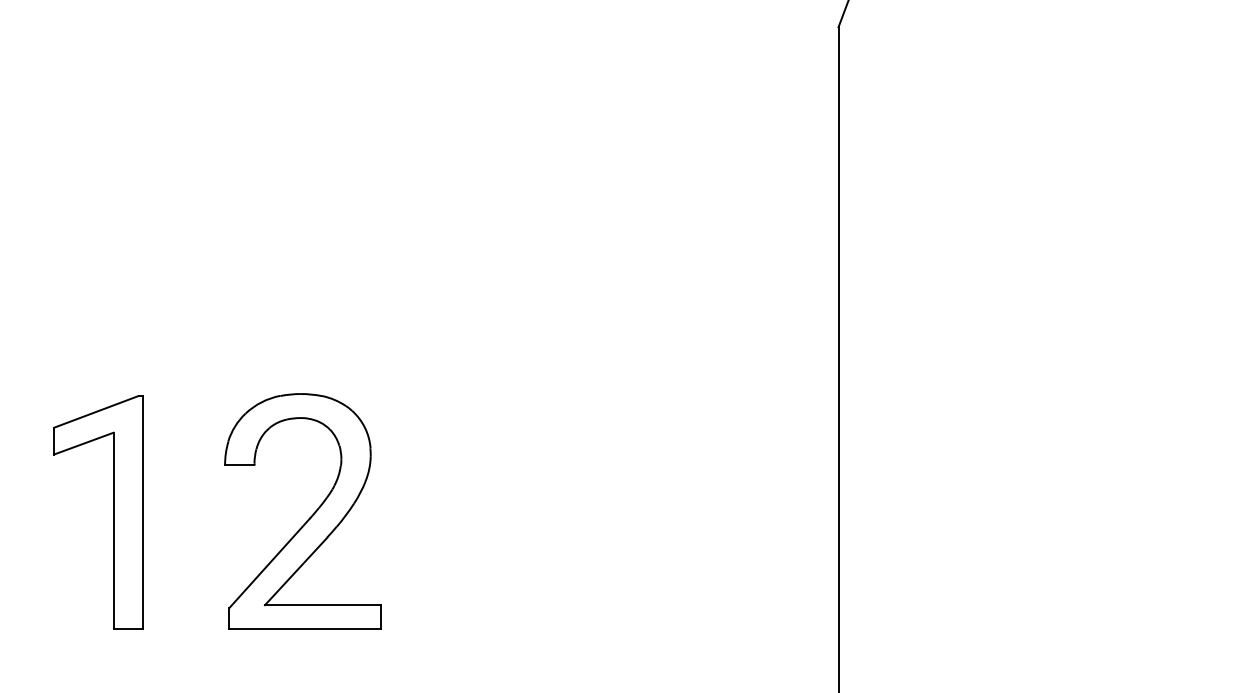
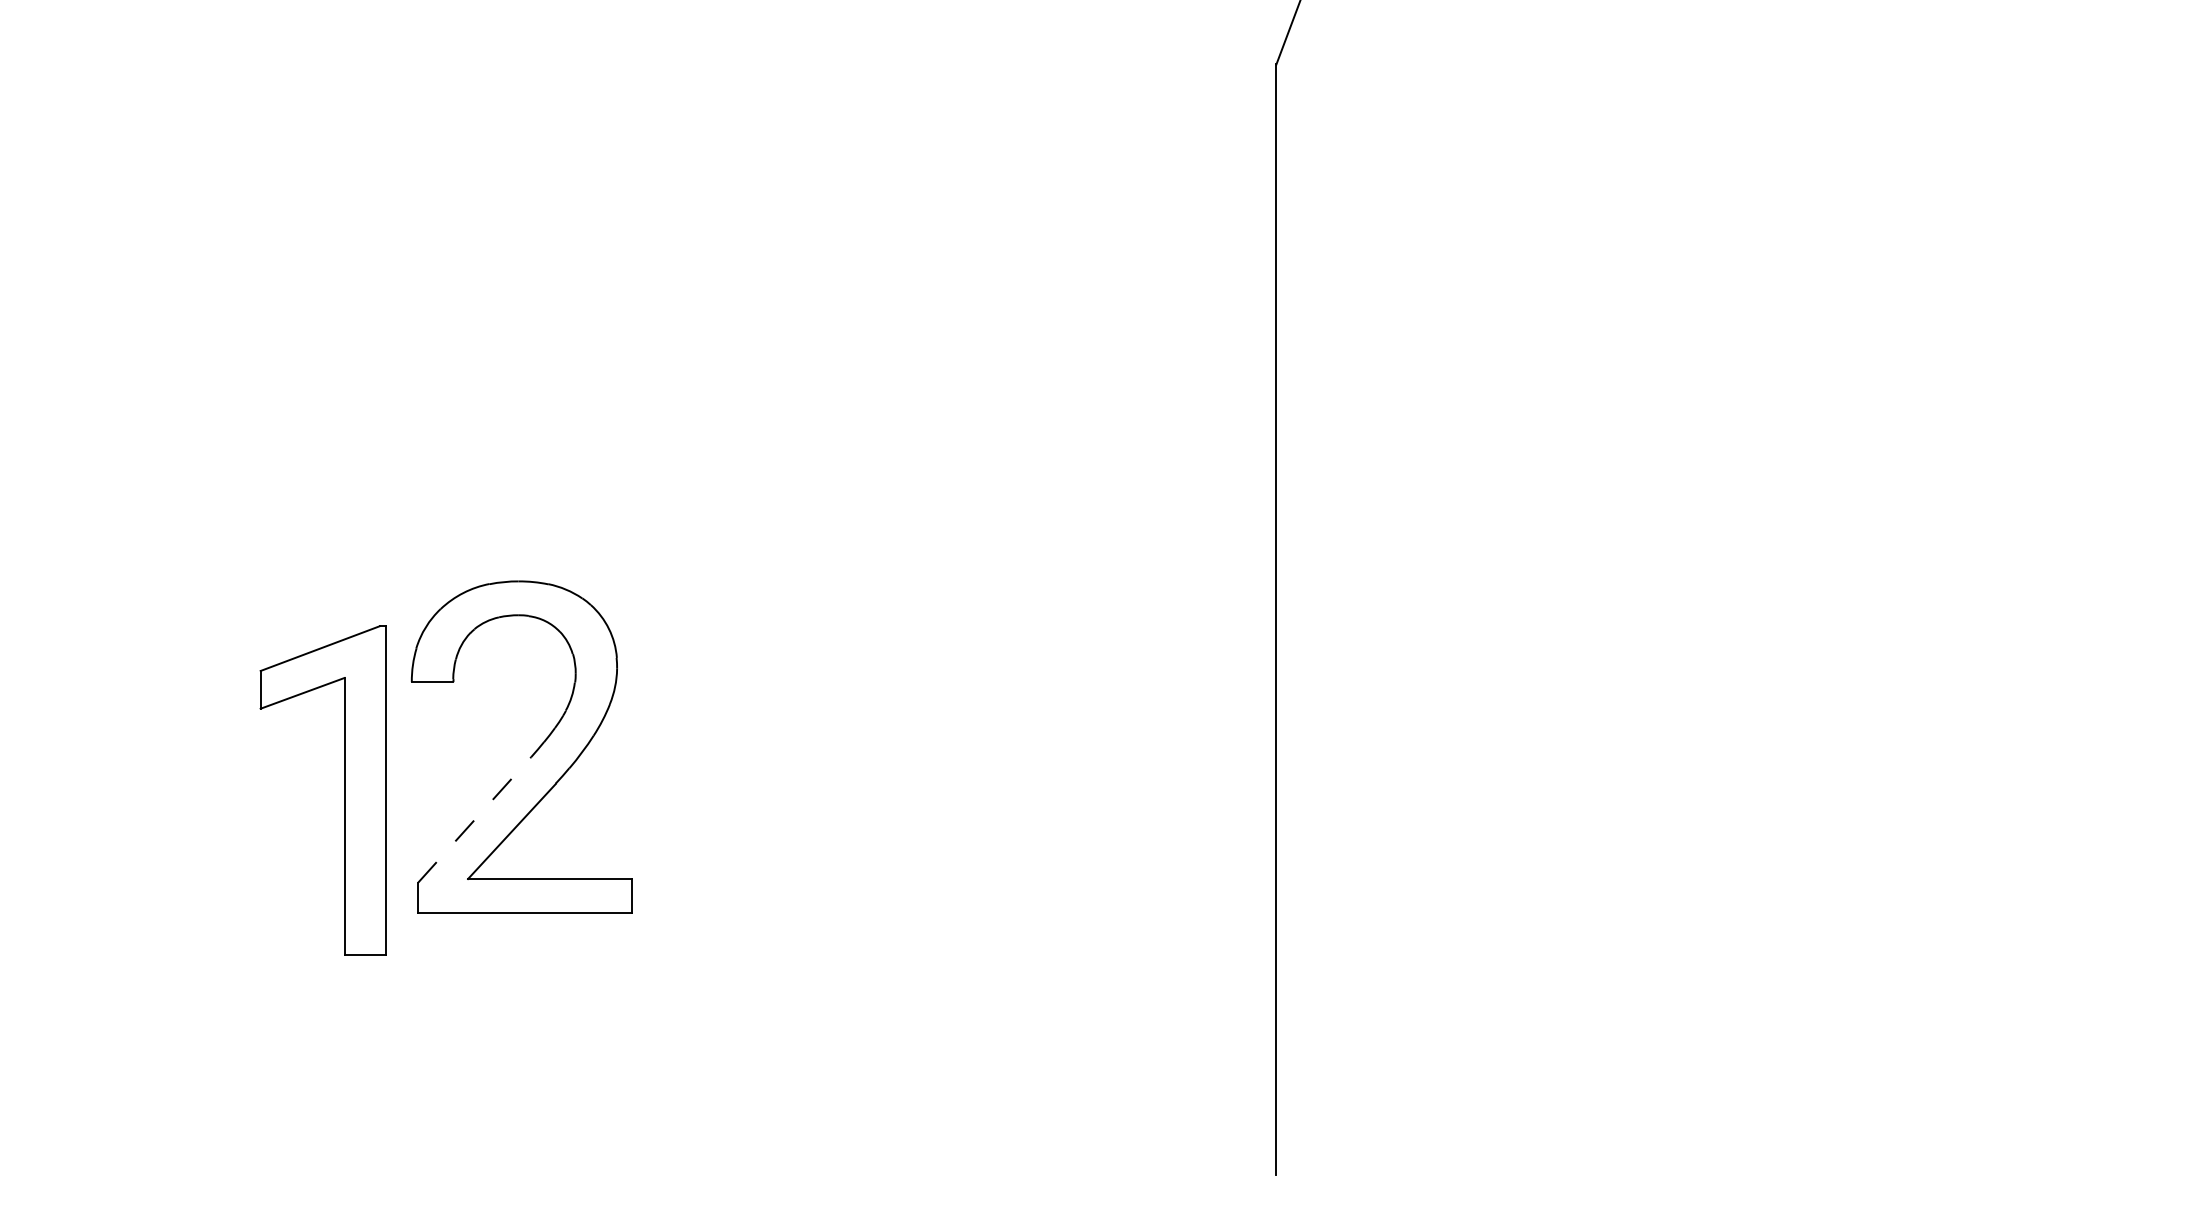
part: (113, 512) -> (344, 790), moved
line: (269, 563) -> (474, 820), solid -> dashed

